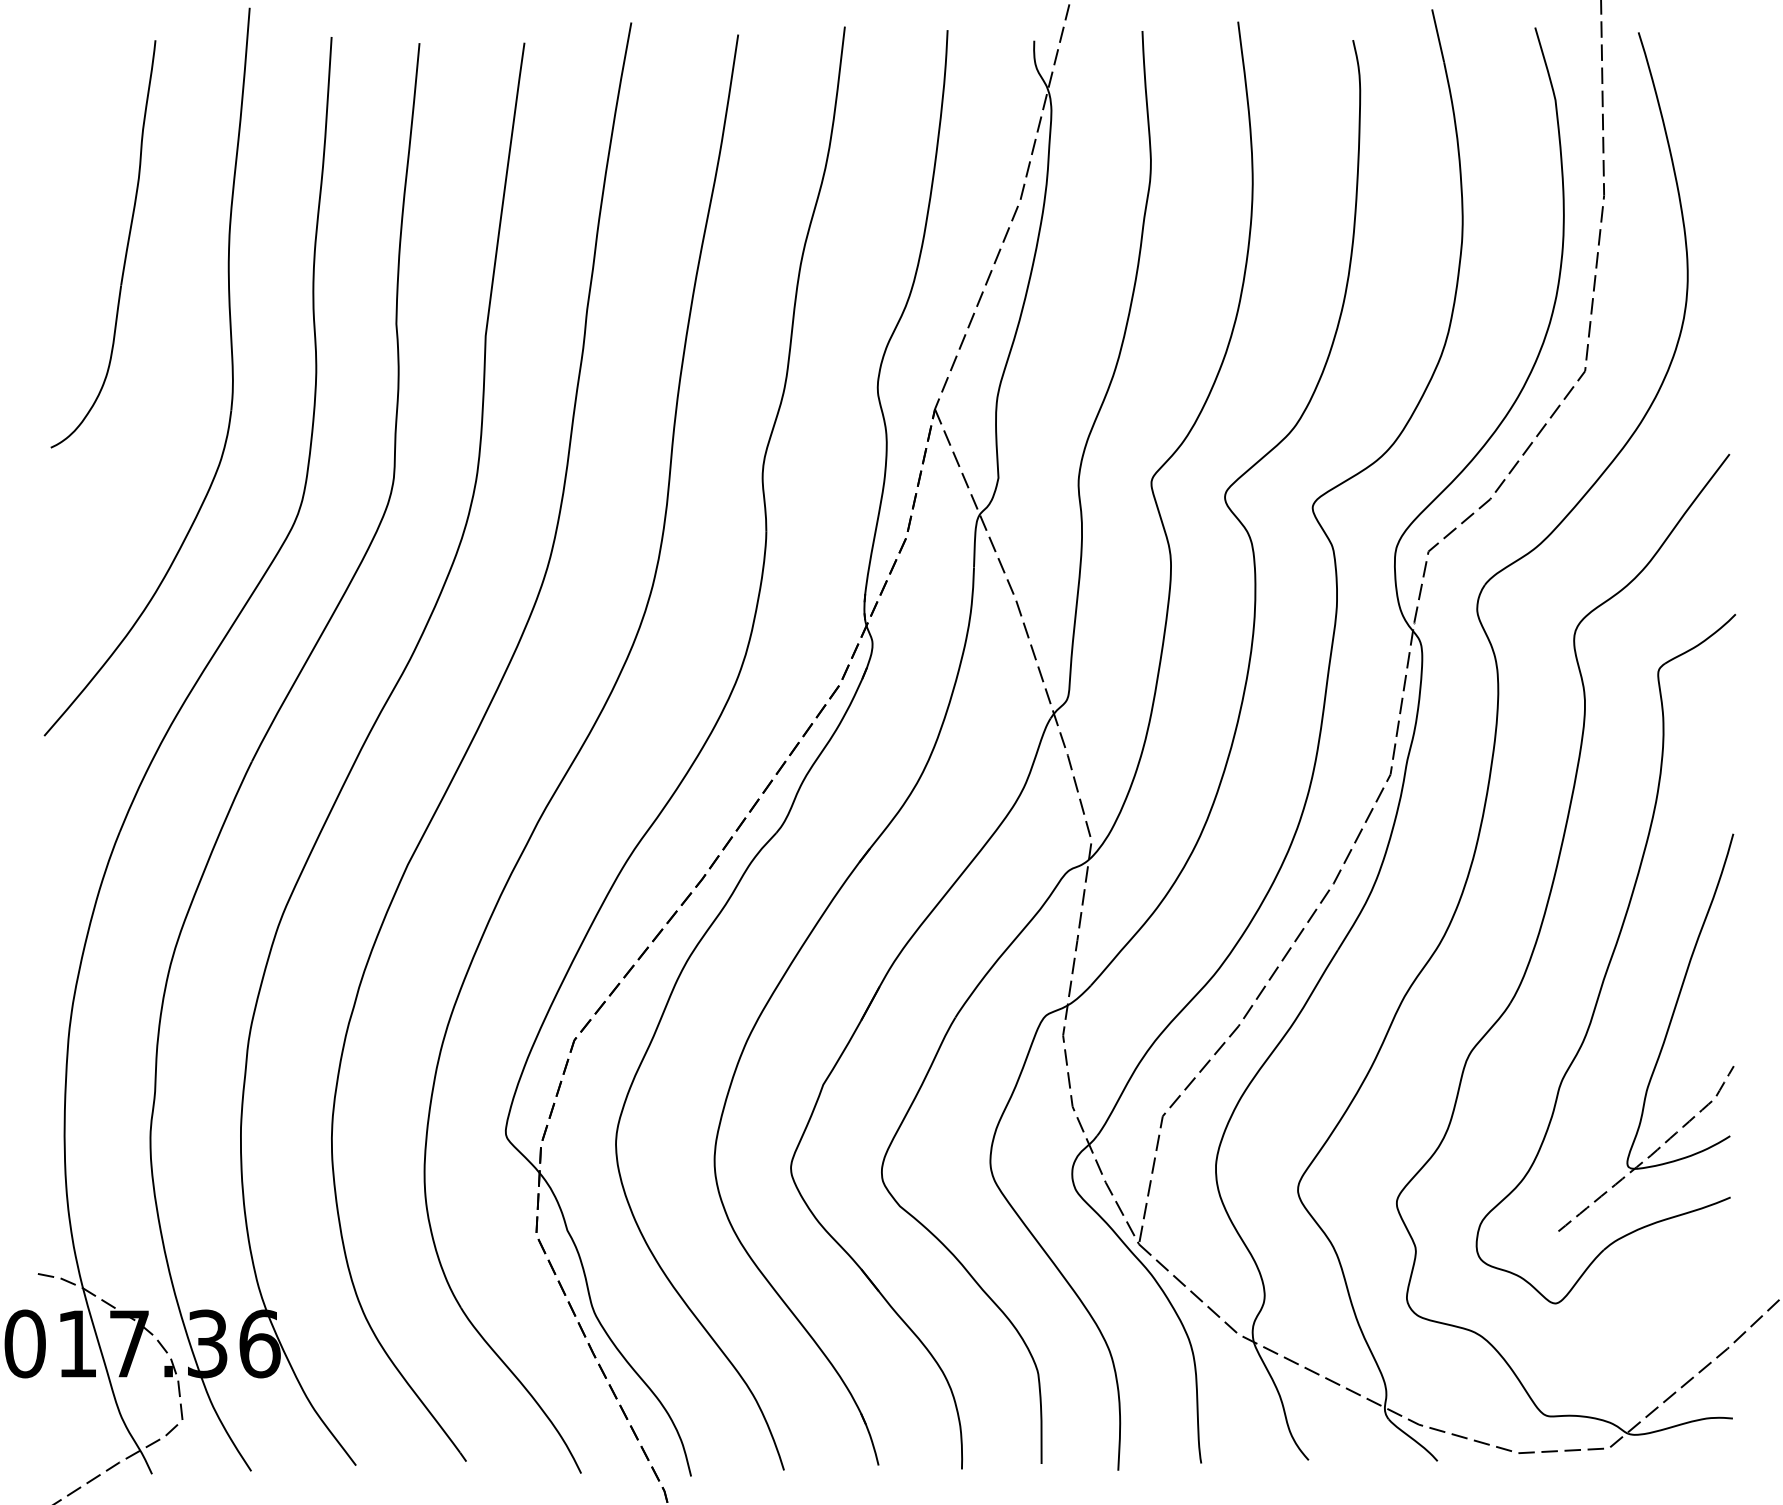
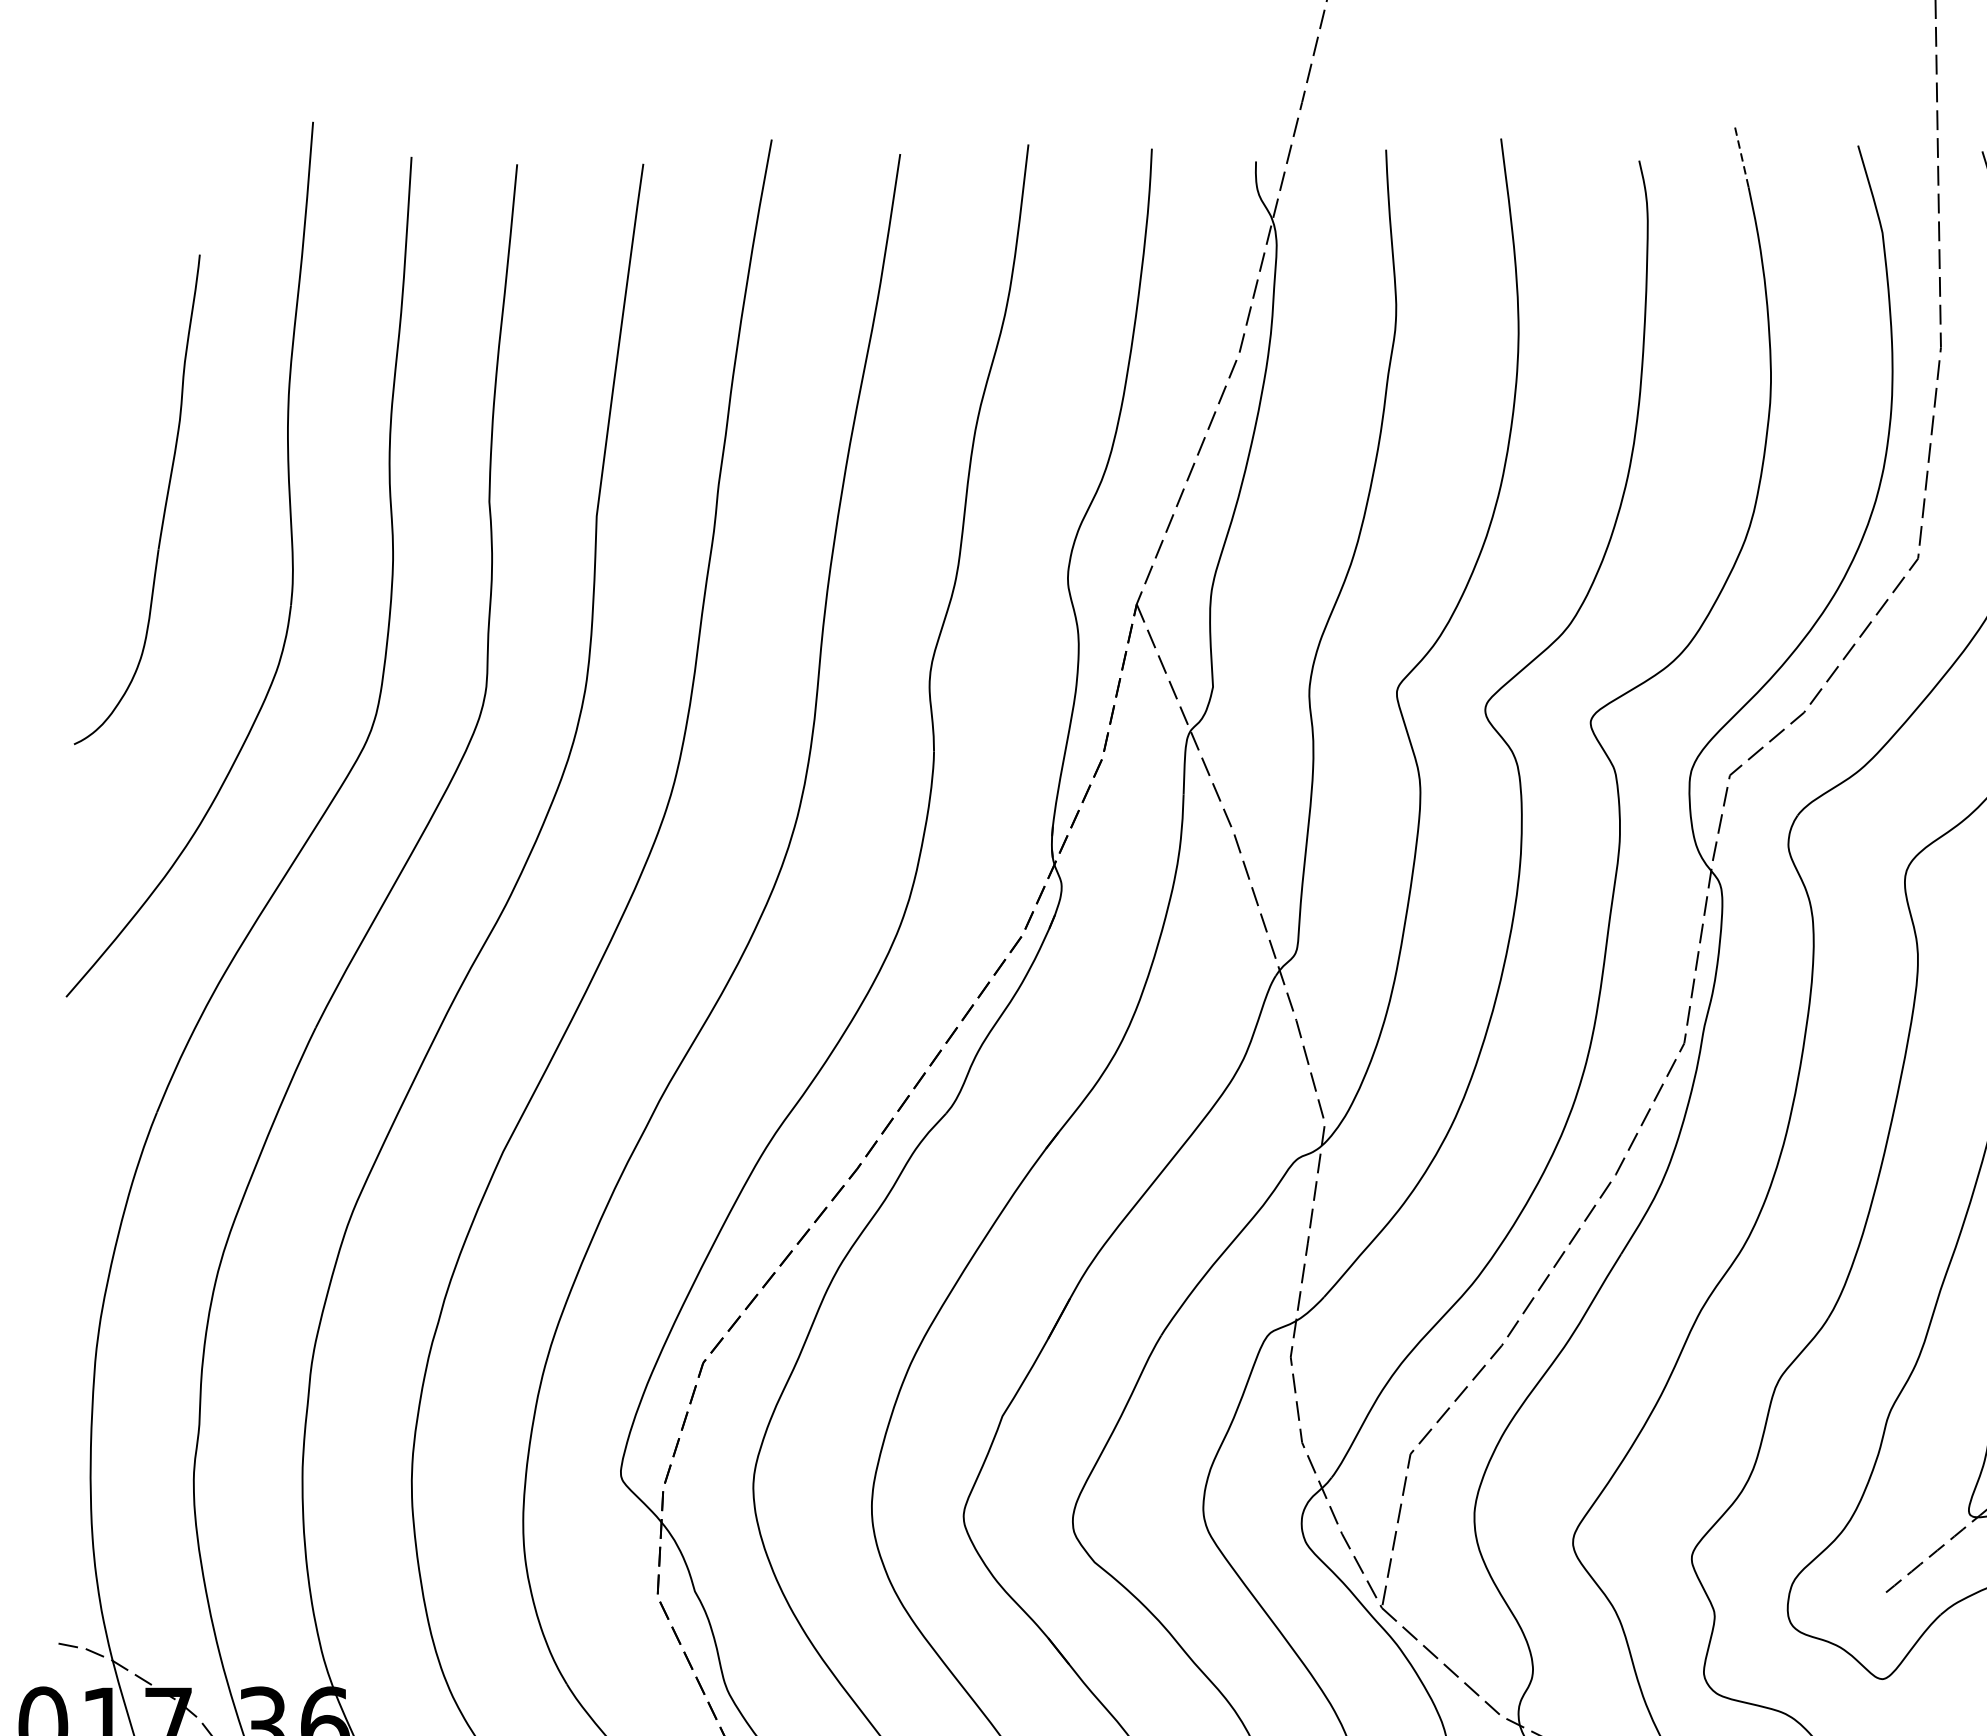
line: (1438, 35) -> (1741, 155), solid -> dashed
part: (126, 245) -> (164, 501), moved

